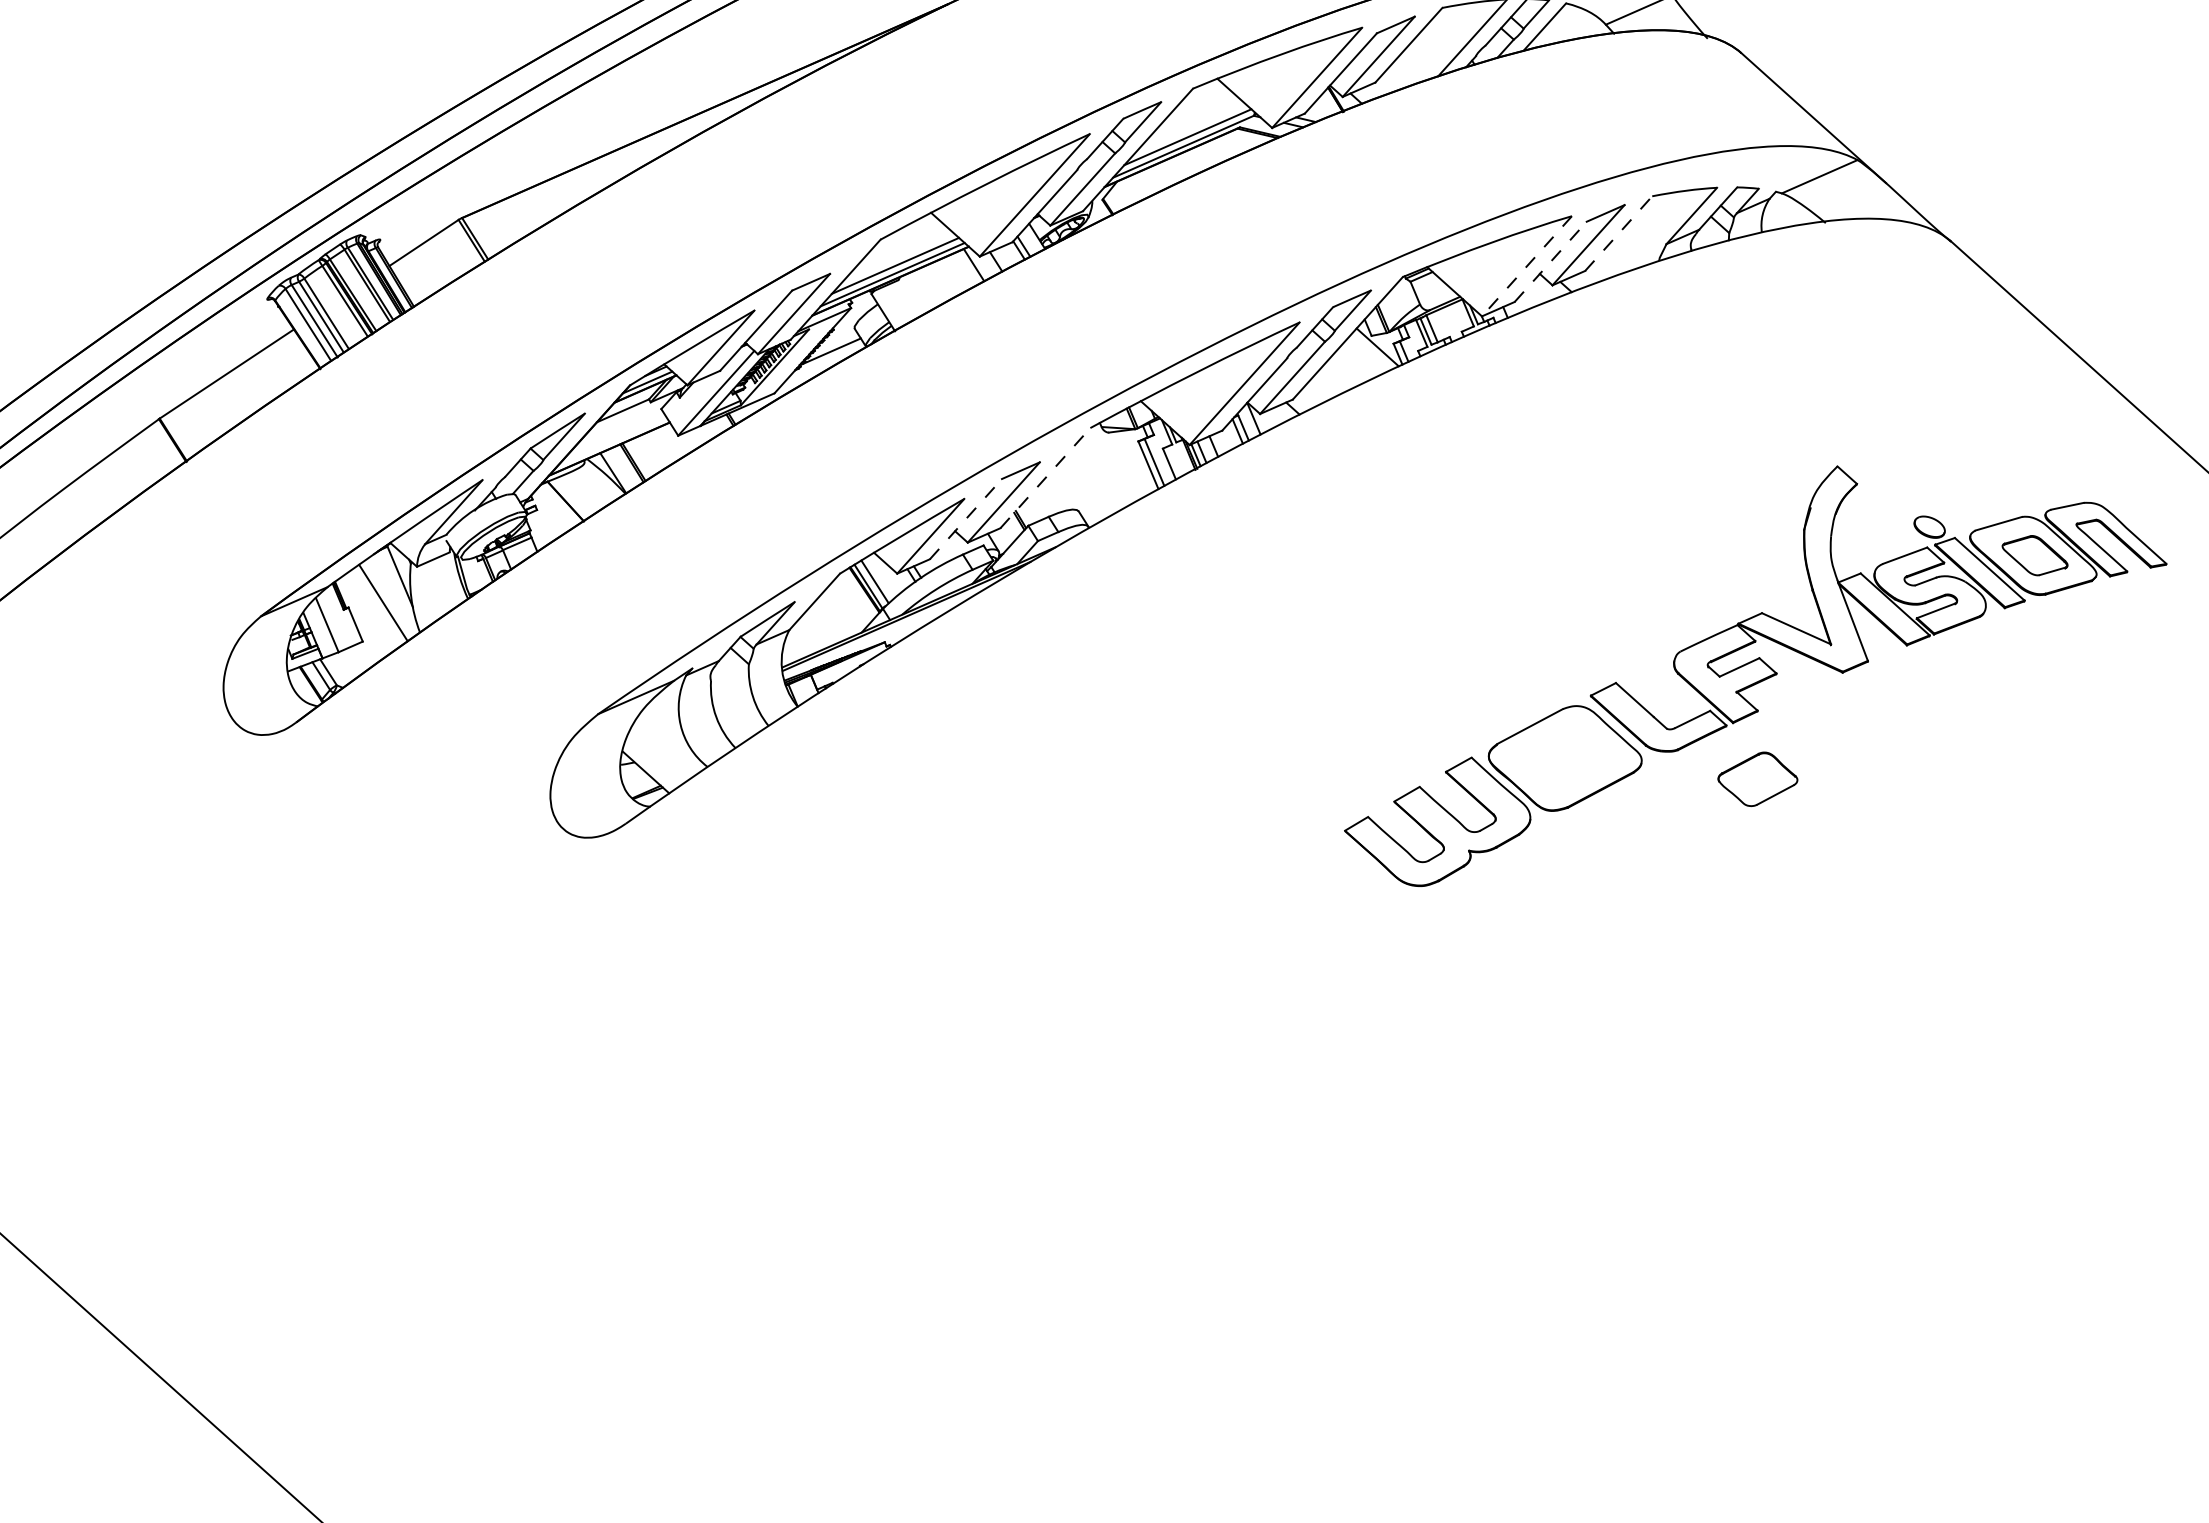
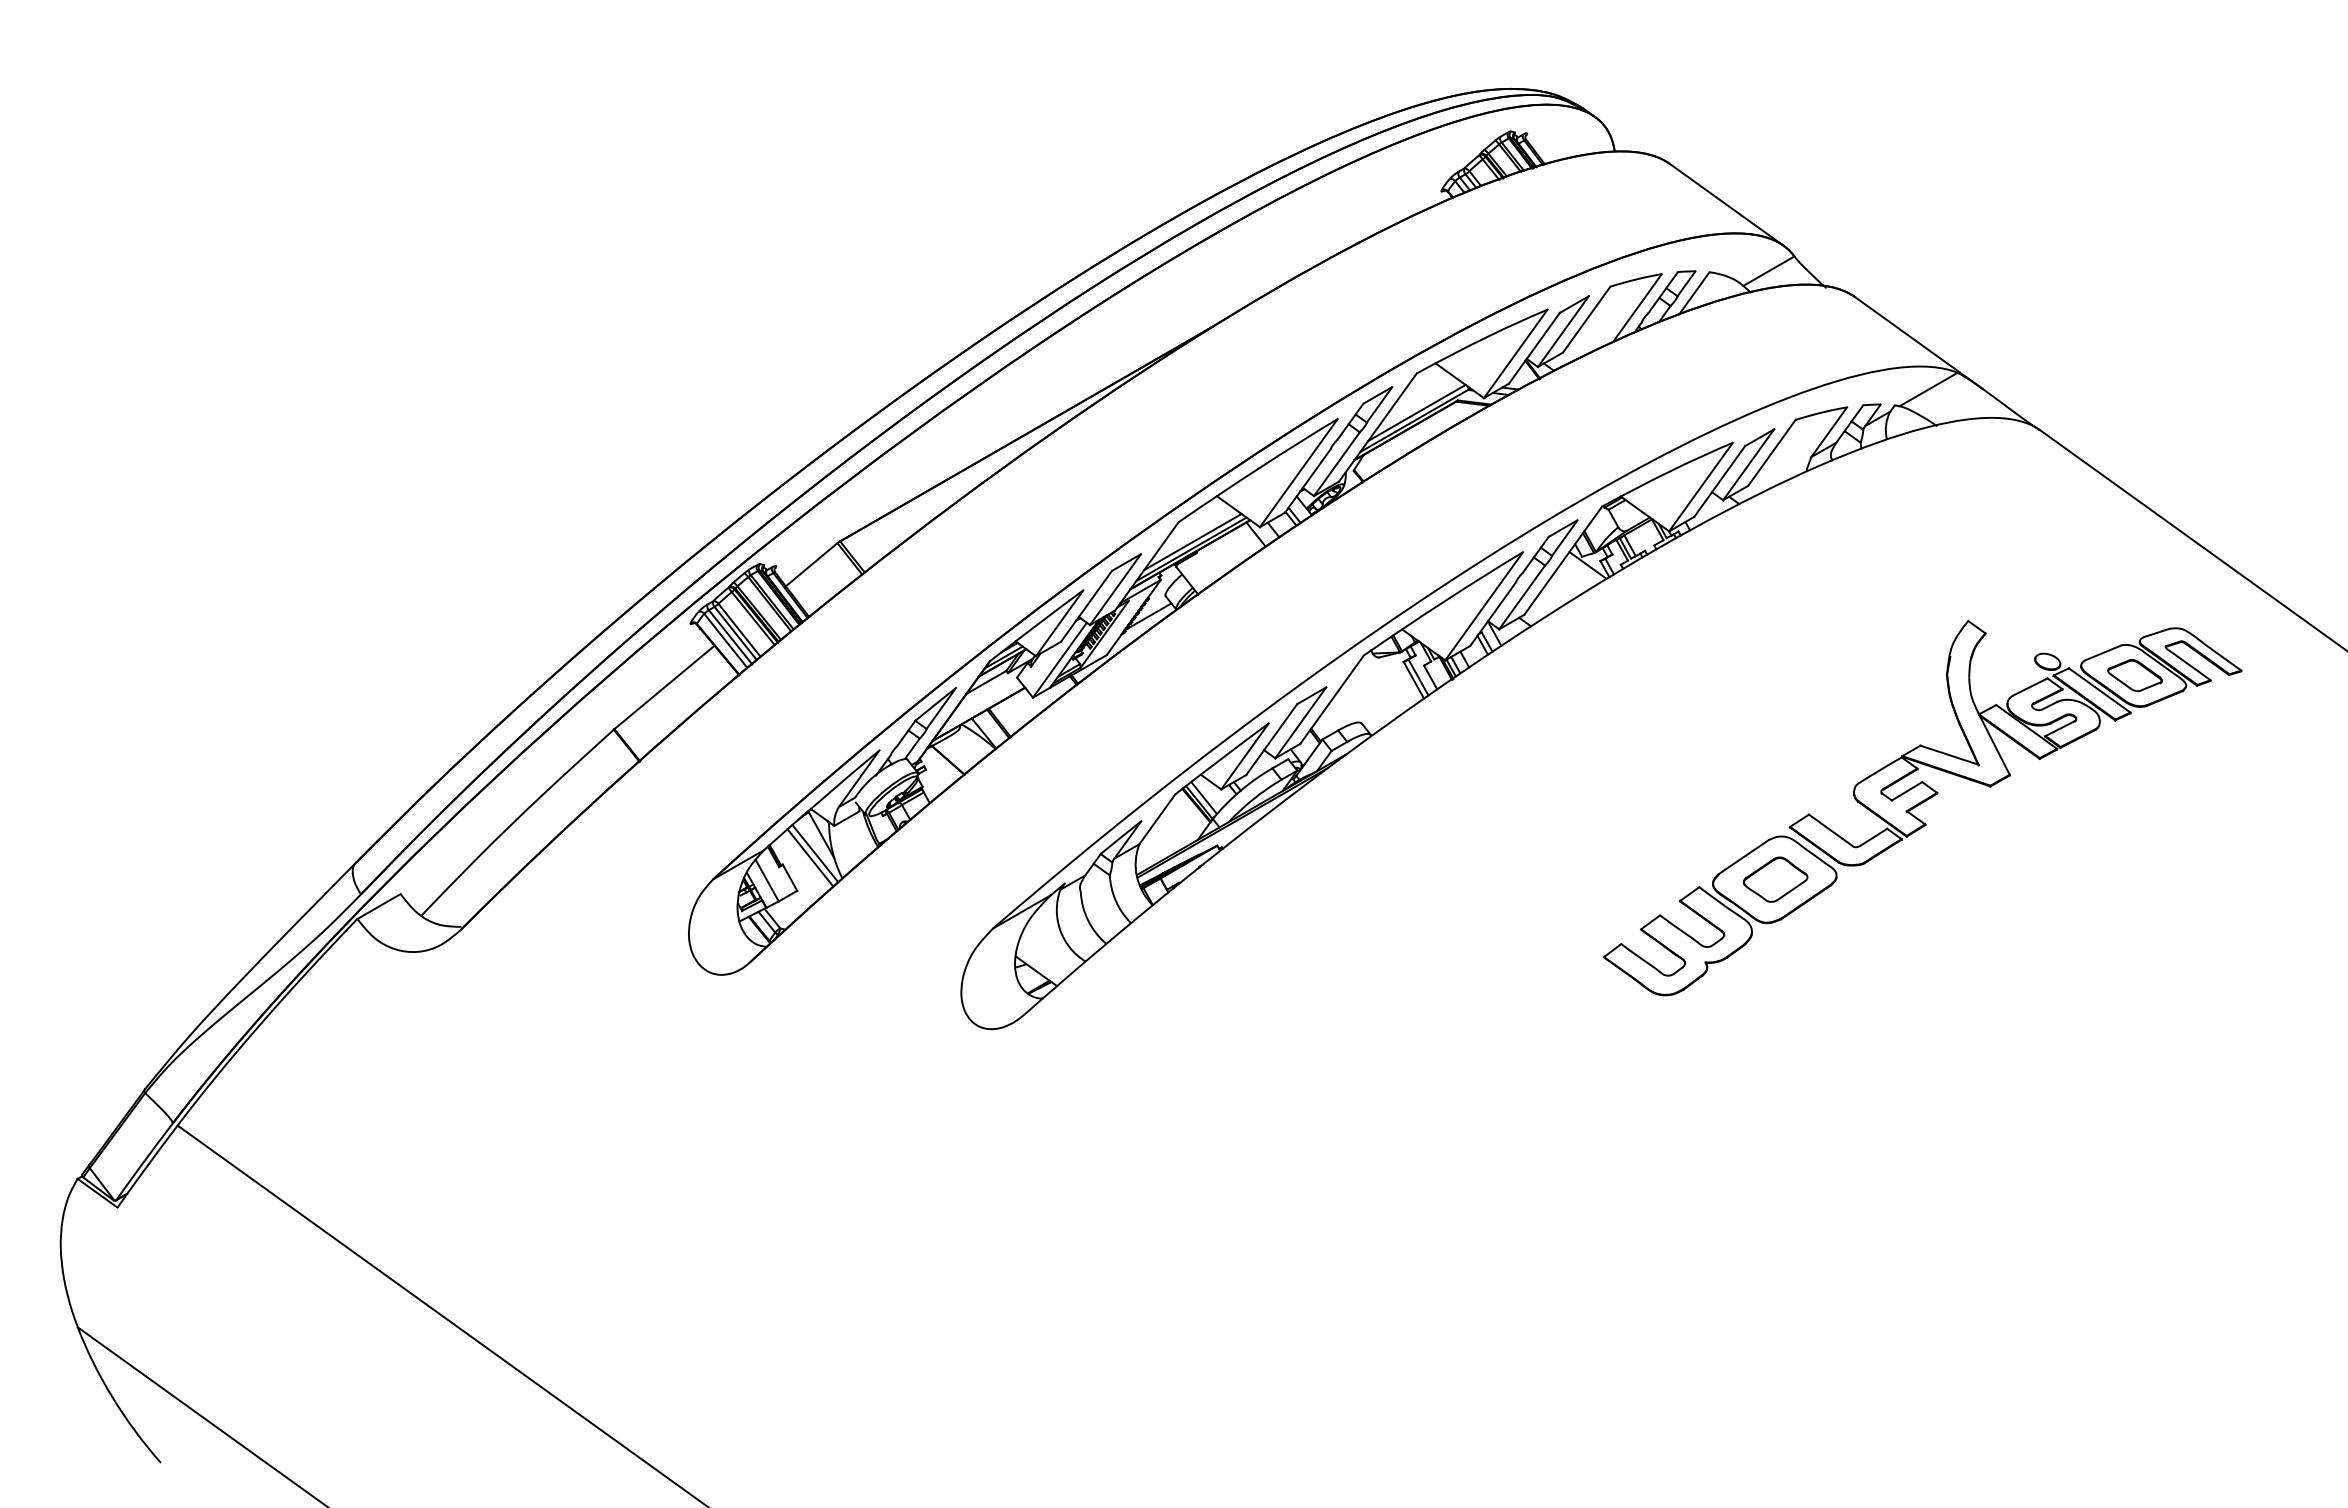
line: (1618, 233) -> (1771, 452), dashed -> solid
line: (1550, 261) -> (1719, 481), dashed -> solid
line: (1526, 266) -> (1700, 487), dashed -> solid
line: (1045, 477) -> (1332, 699), dashed -> solid
line: (965, 518) -> (1271, 739), dashed -> solid
line: (390, 598) -> (815, 853), added
part: (1757, 779) -> (1775, 879), moved

